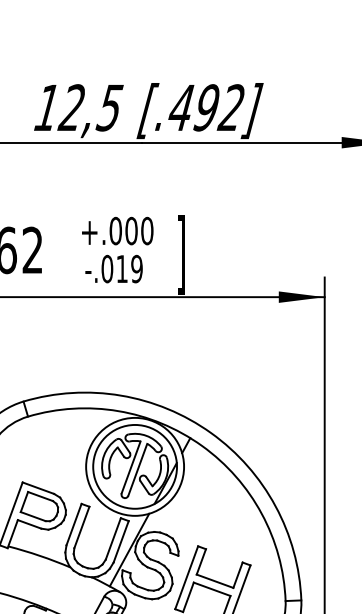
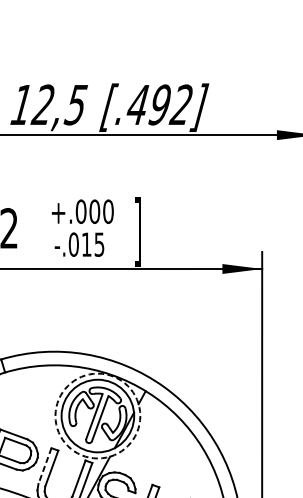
text: (136, 268) -> (99, 244), -.019 -> -.015
circle: (135, 466) -> (98, 415), solid -> dashed
line: (73, 525) -> (44, 466), solid -> dashed

